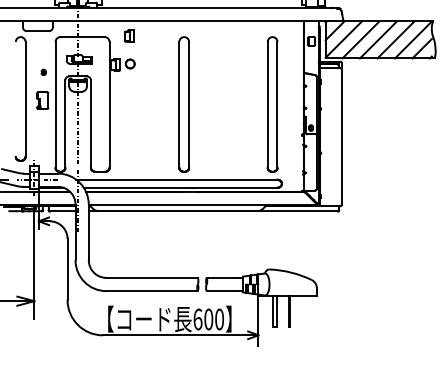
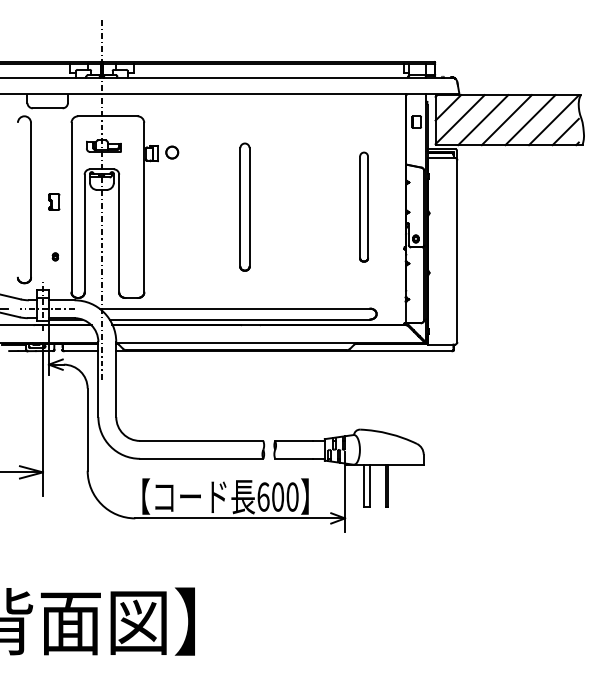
part: (129, 35) -> (171, 114), removed
part: (43, 72) -> (55, 256), moved
part: (42, 100) -> (53, 201), size x0.7
part: (183, 103) -> (244, 206), size x0.7
part: (272, 103) -> (363, 206), size x0.6

